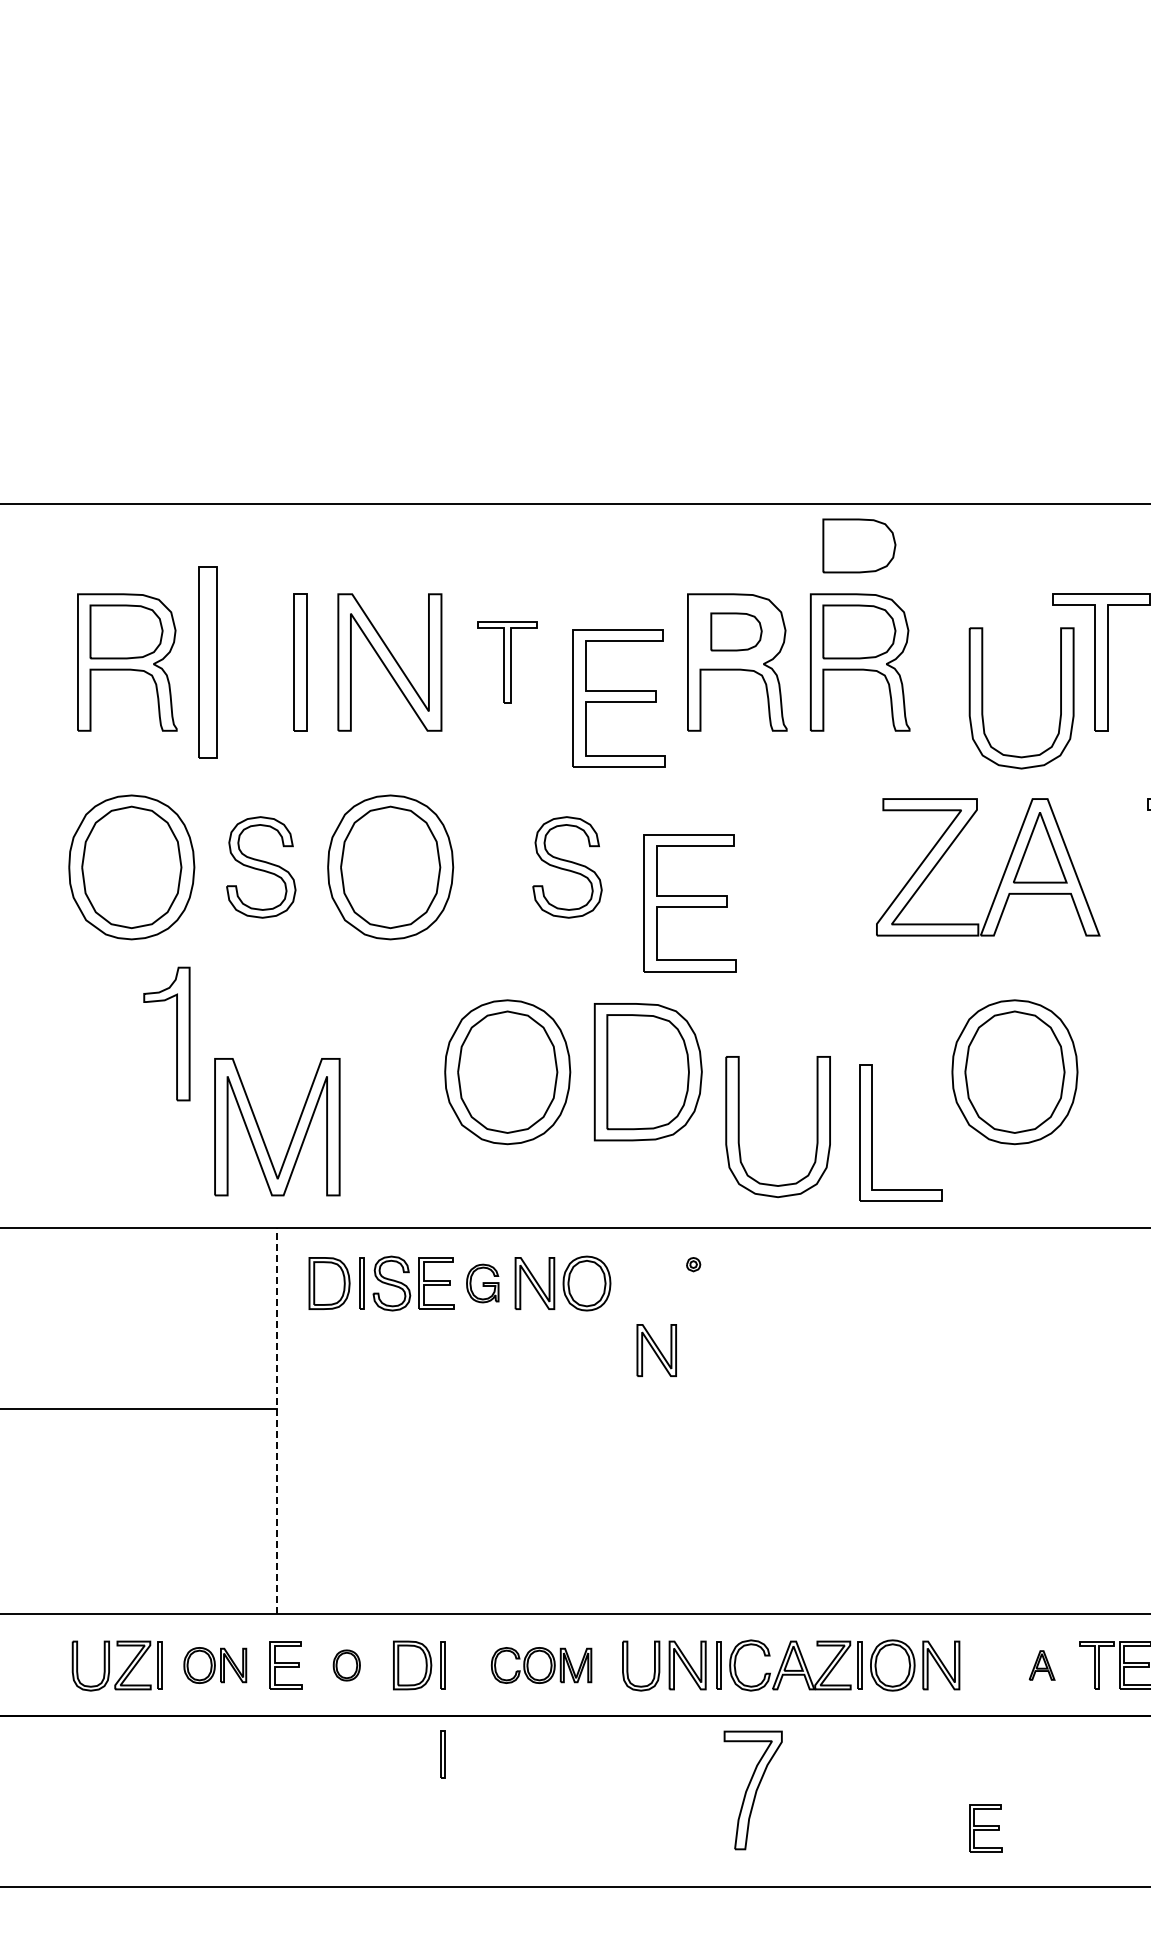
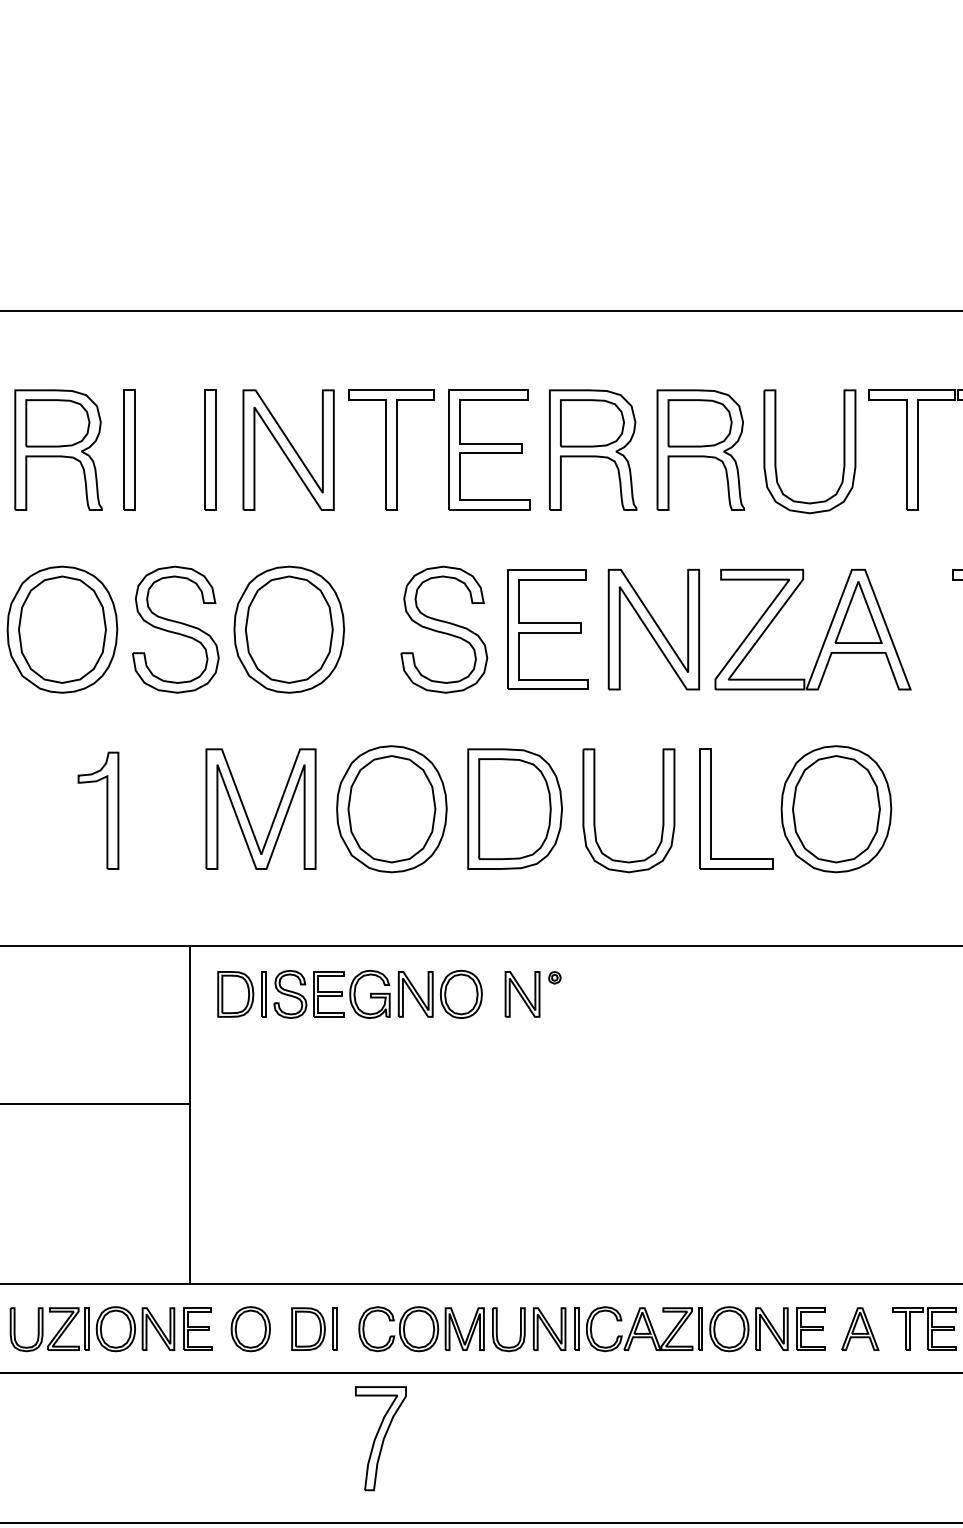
part: (859, 545) -> (700, 347), removed
part: (736, 631) -> (592, 422), size x1.43
part: (207, 662) -> (128, 450), size x0.71
part: (507, 662) -> (391, 450), size x1.67
part: (618, 698) -> (489, 450), moved
part: (983, 698) -> (776, 451), moved
part: (261, 867) -> (176, 629), size x1.43
part: (567, 867) -> (444, 629), size x1.43
part: (806, 867) -> (653, 629), added
part: (689, 903) -> (547, 629), moved
part: (176, 1033) -> (106, 810), moved
part: (739, 1127) -> (595, 811), moved
part: (261, 1132) -> (247, 813), moved
part: (872, 1132) -> (711, 808), moved
part: (482, 1283) -> (369, 994), size x1.43
part: (656, 1350) -> (522, 994), moved
line: (277, 1420) -> (190, 1114), dashed -> solid
part: (215, 1665) -> (135, 1329), size x1.43
part: (346, 1665) -> (250, 1329), size x1.67
part: (541, 1665) -> (421, 1329), size x1.43
part: (1041, 1665) -> (859, 1329), size x1.67
part: (442, 1754) -> (334, 1407), removed
part: (752, 1790) -> (380, 1438), moved
part: (985, 1828) -> (810, 1329), moved

